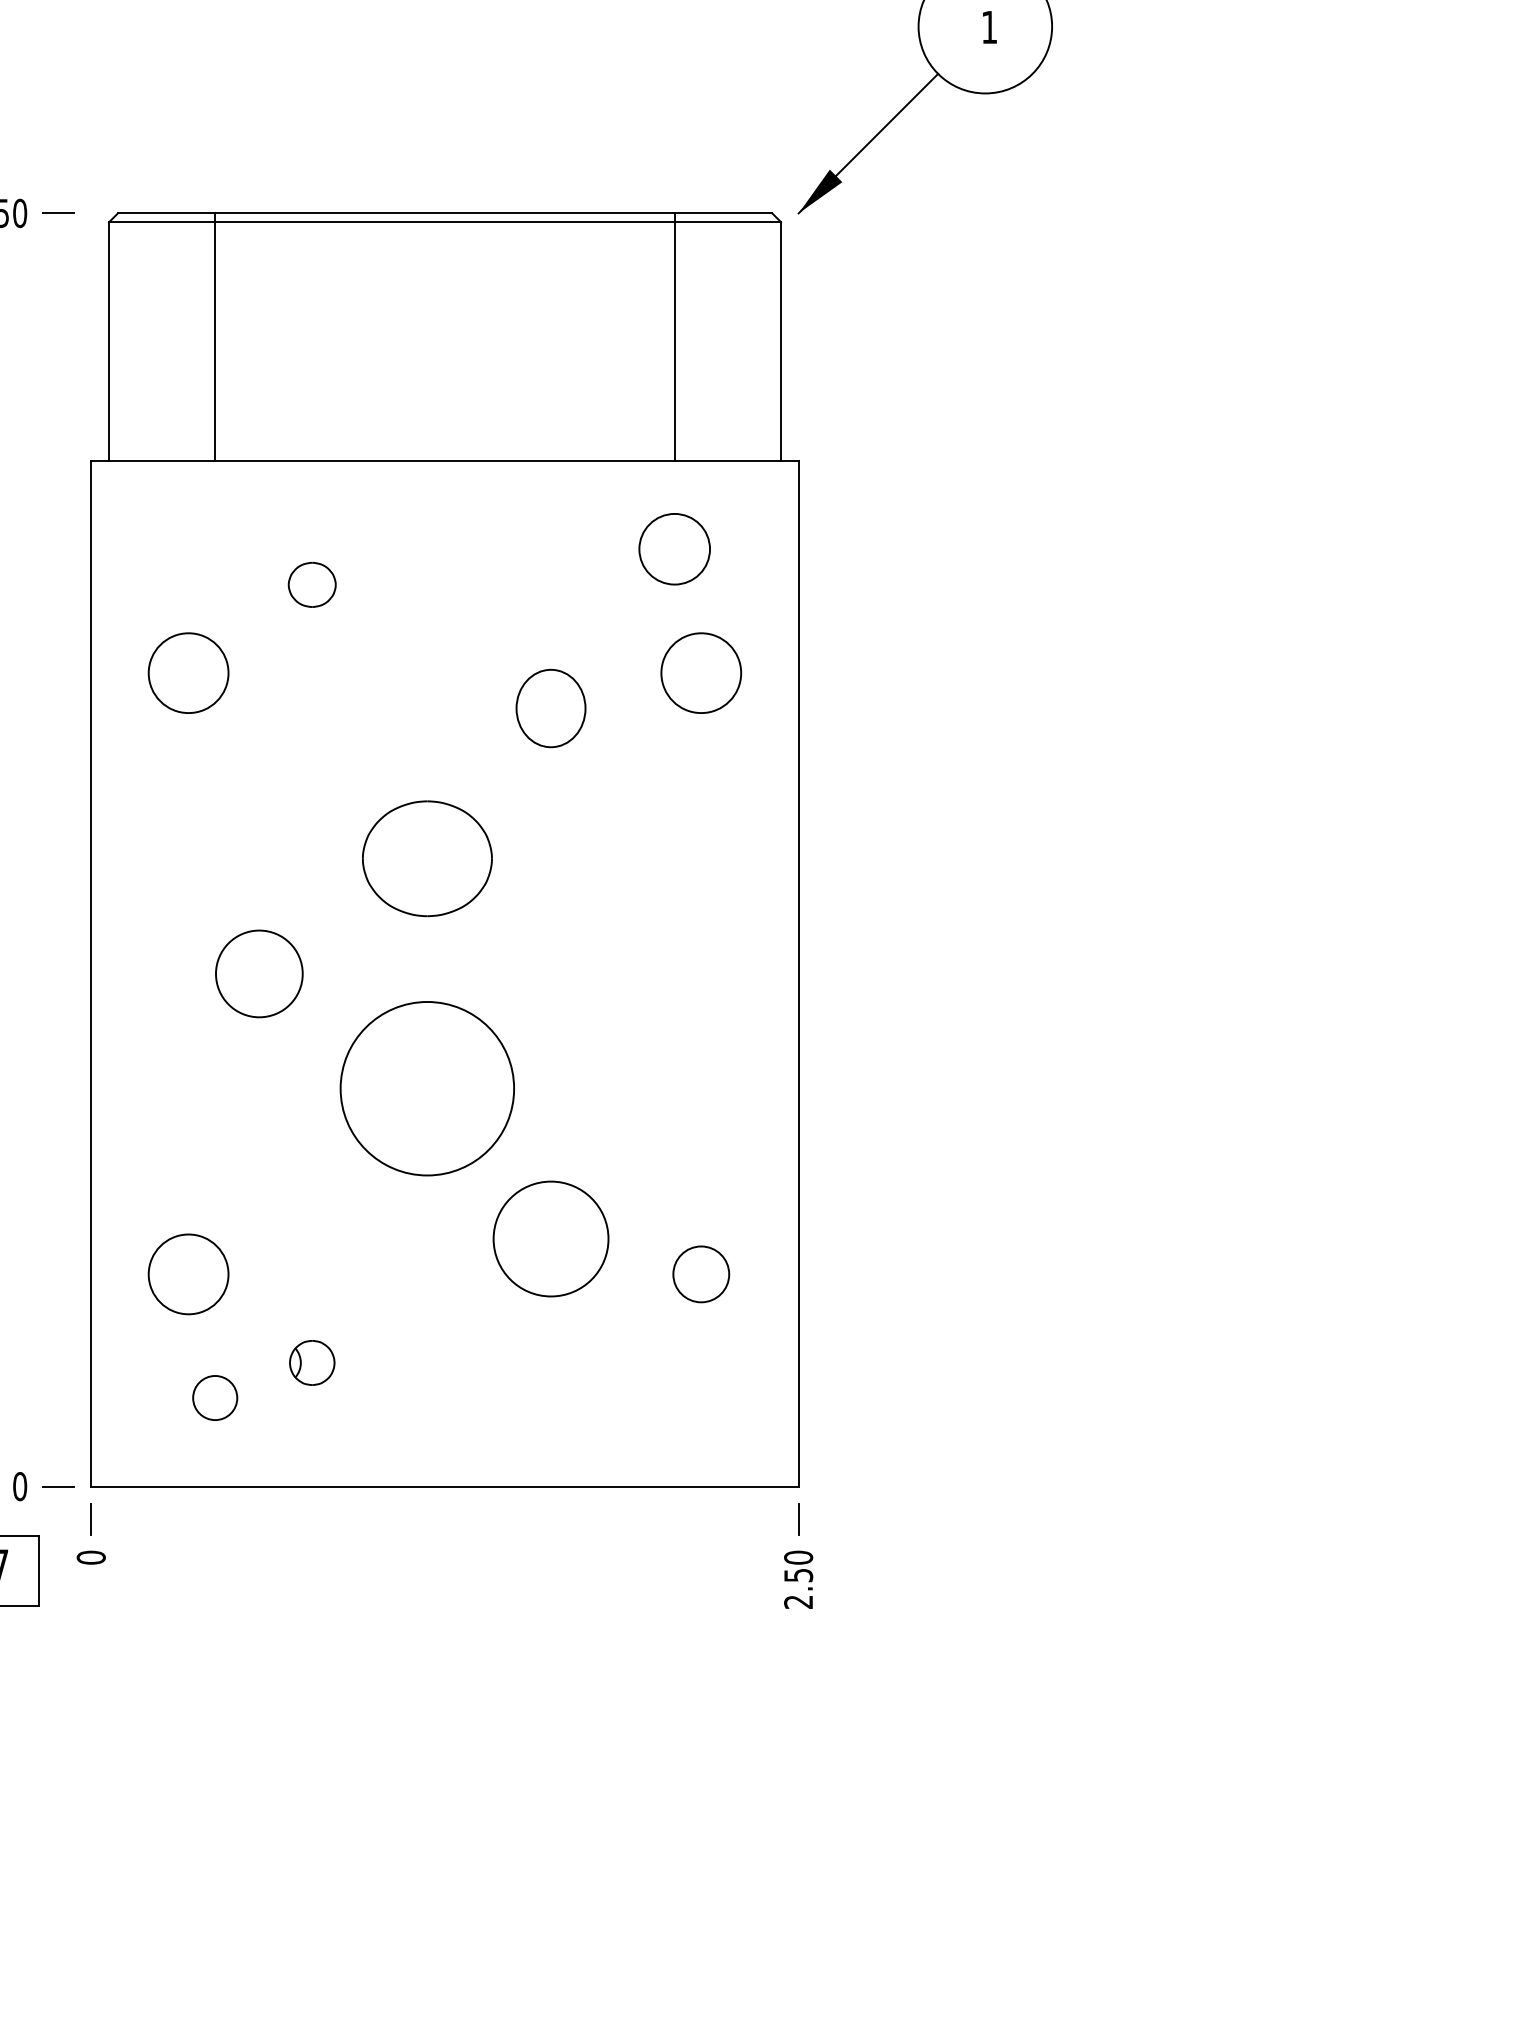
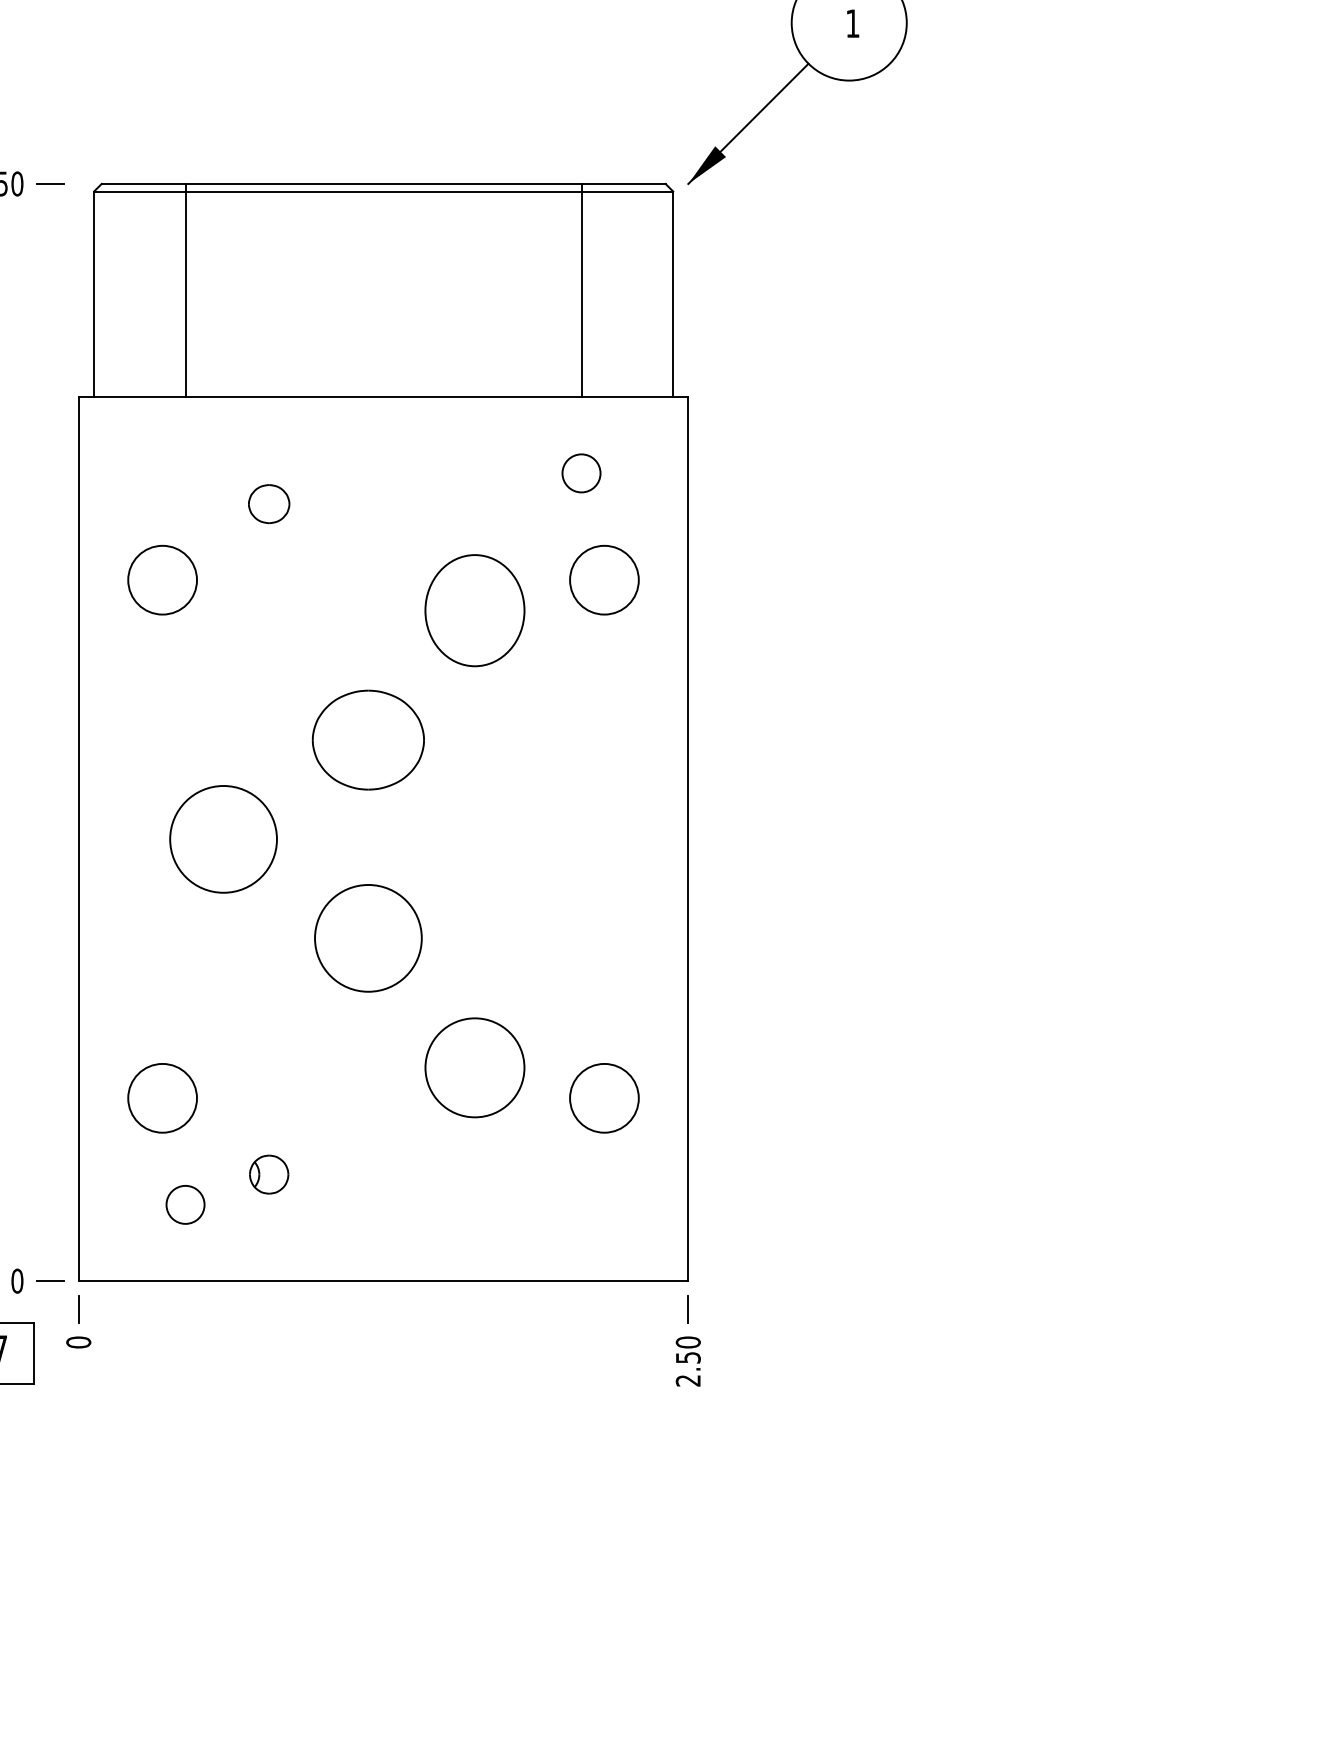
circle: (674, 549) -> (581, 473), size x0.62
part: (550, 708) -> (474, 610), size x1.67
circle: (259, 973) -> (223, 839), size x1.43
circle: (427, 1088) -> (368, 938), size x0.71
circle: (701, 1274) -> (604, 1098), size x1.43

